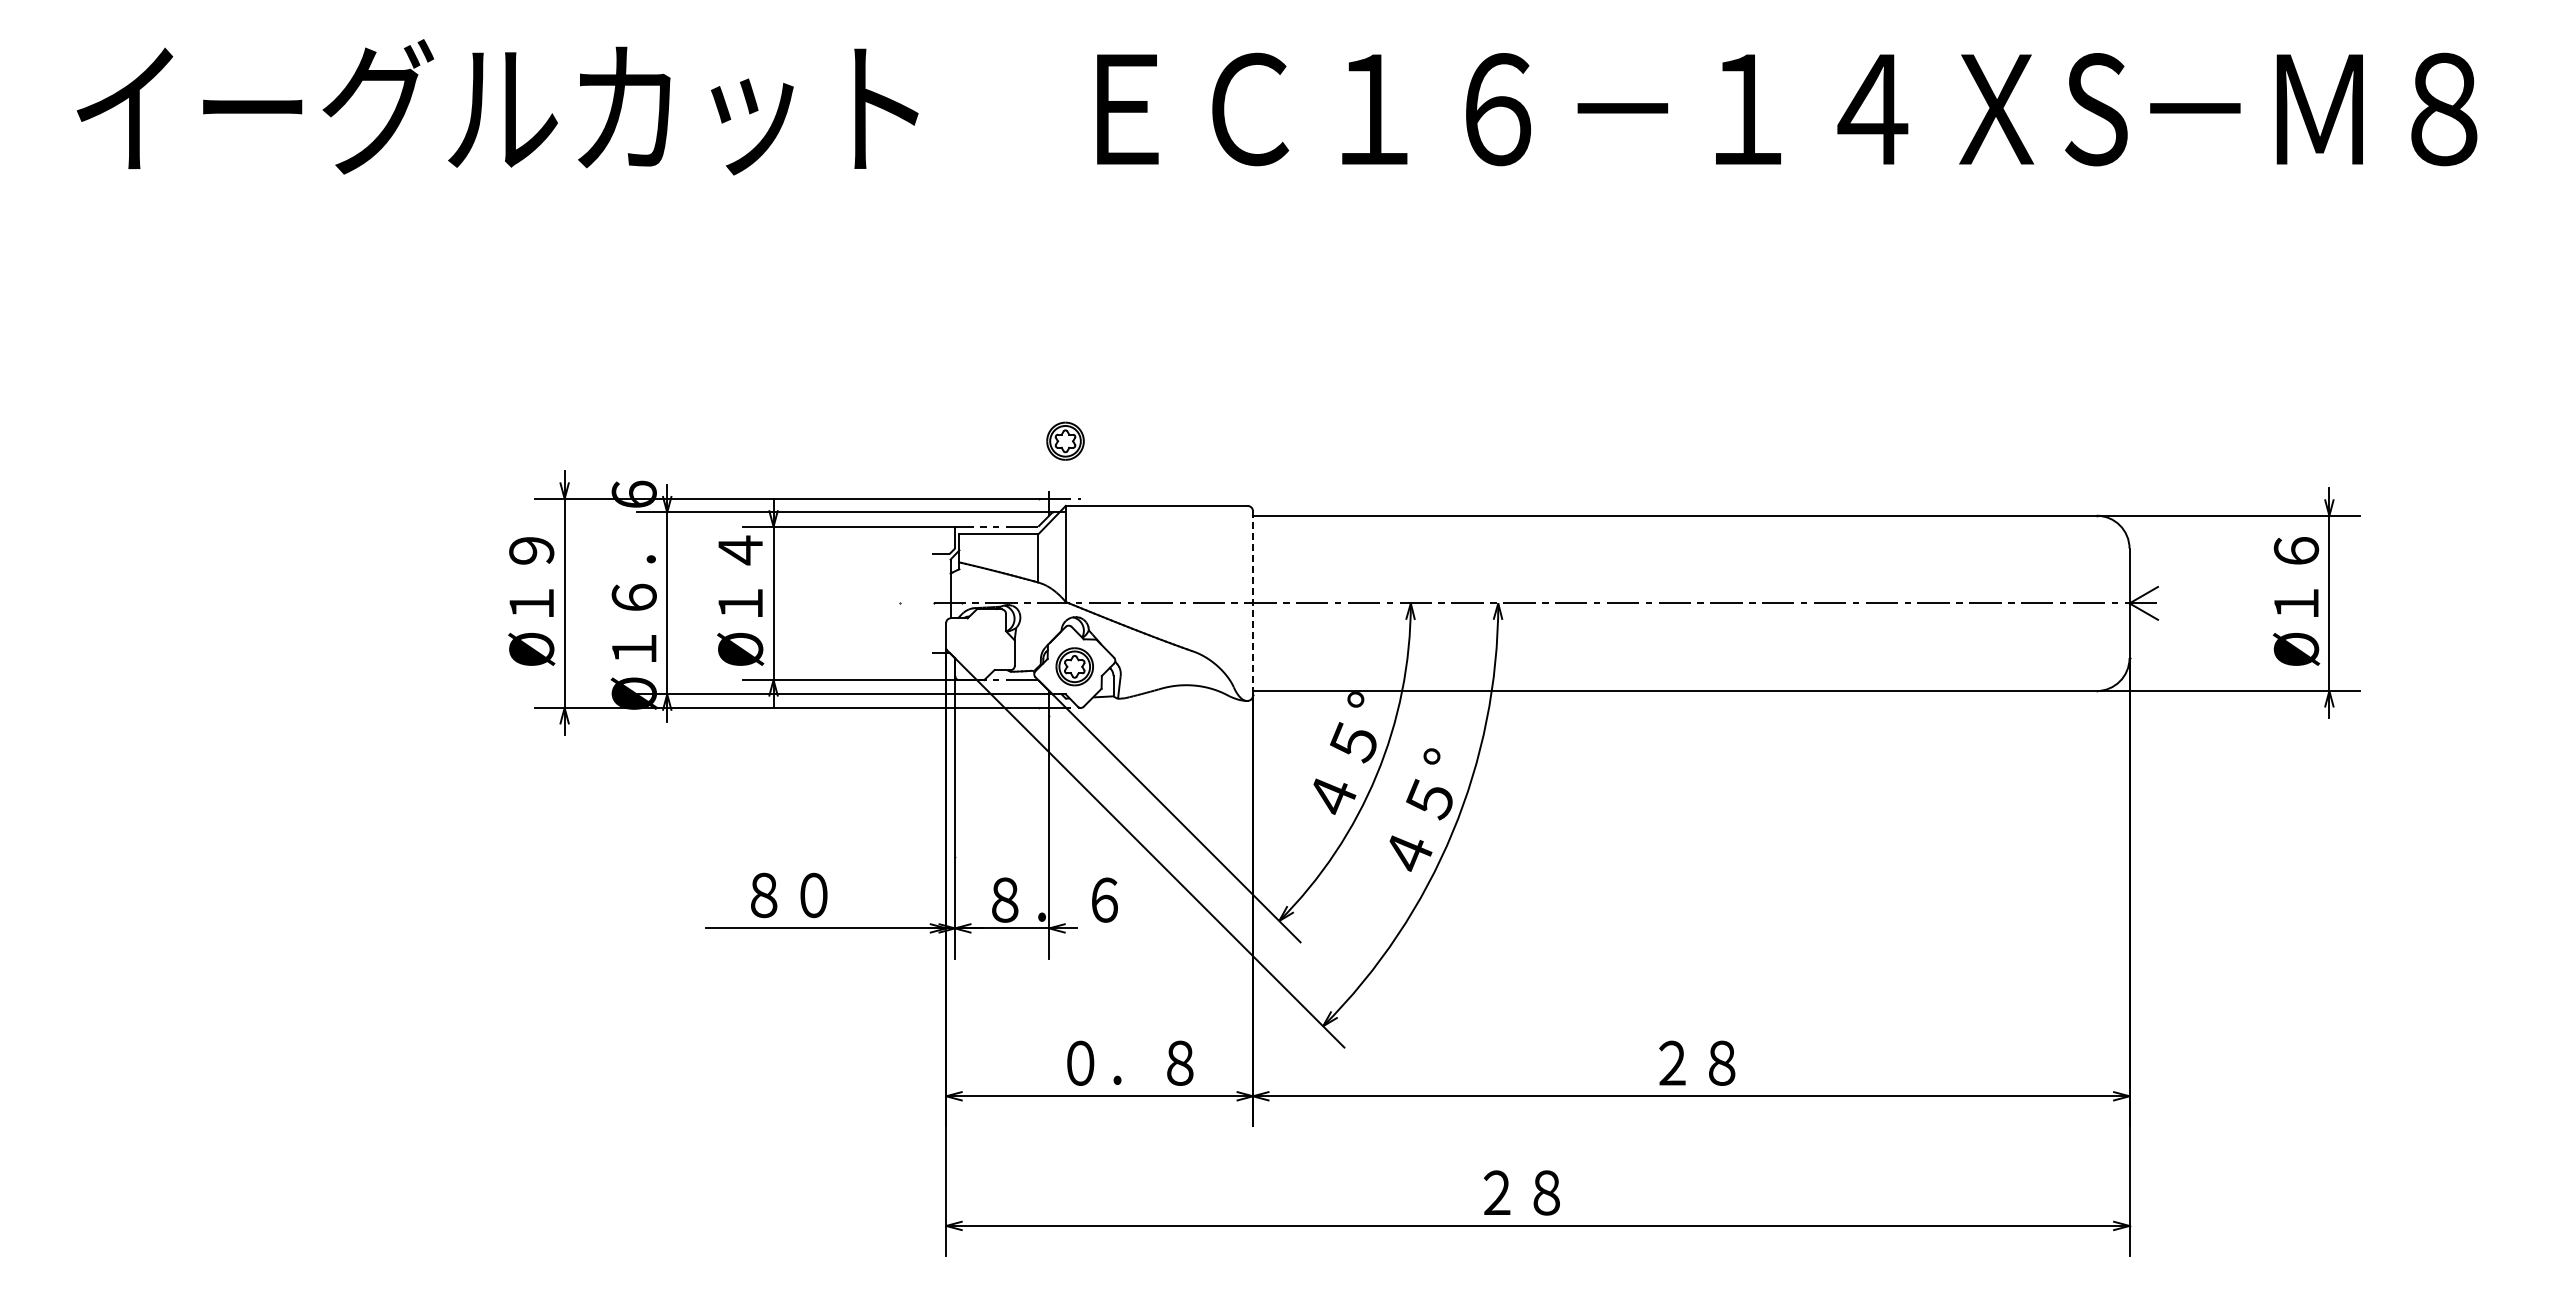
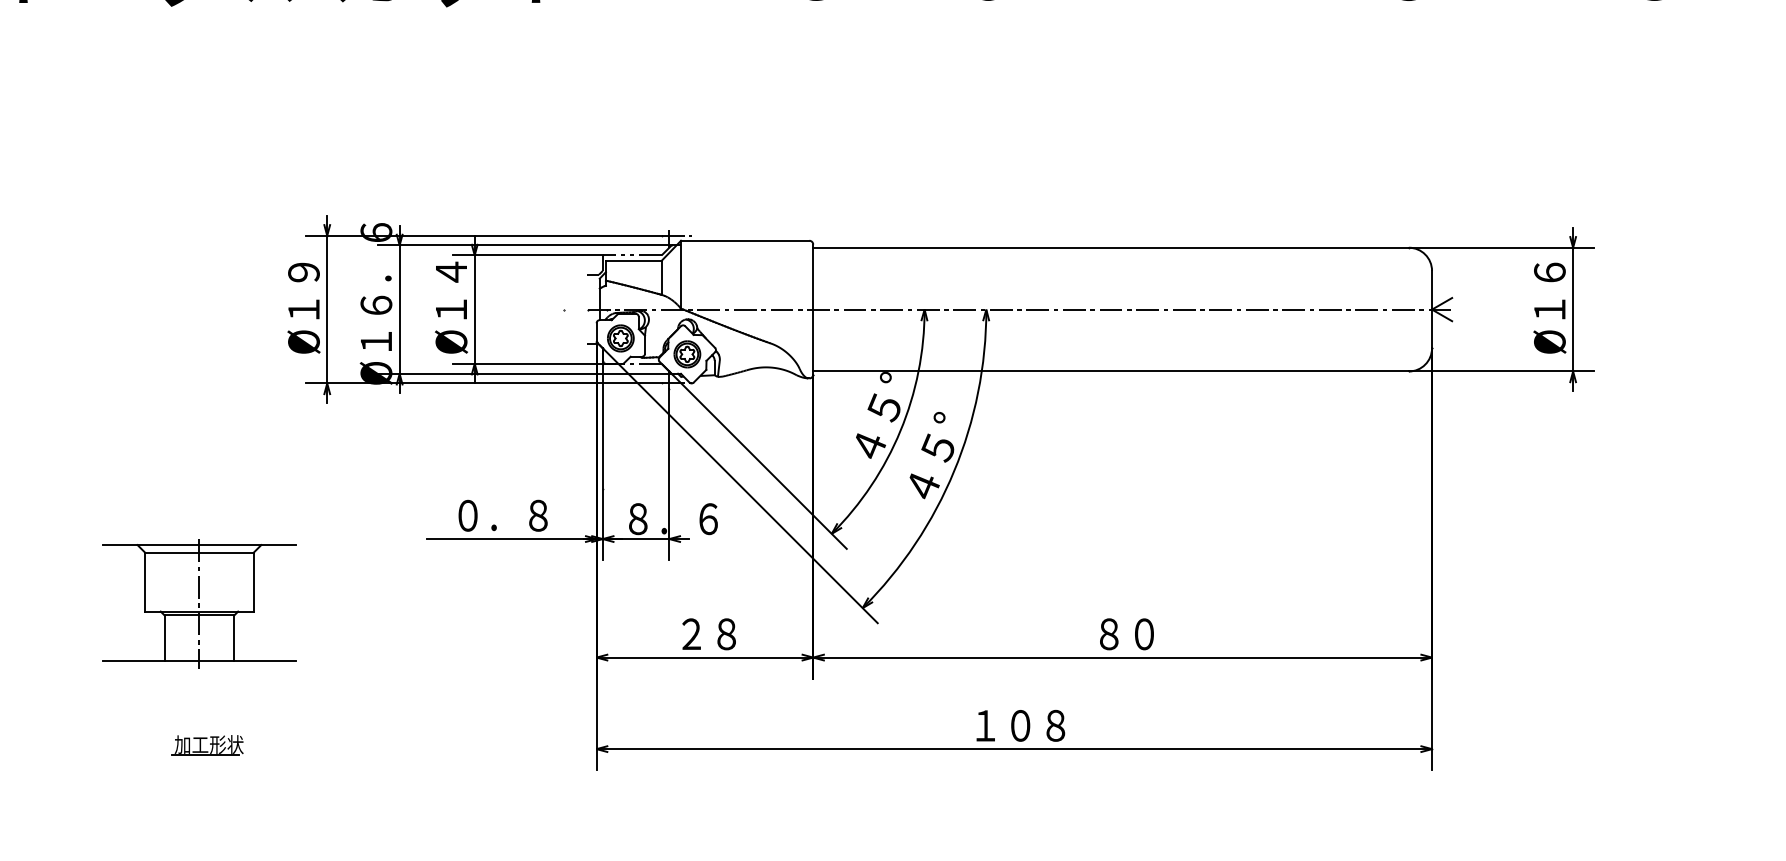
part: (1065, 440) -> (620, 337), moved
line: (1253, 603) -> (813, 309), dashed -> solid
text: (813, 895) -> (502, 515), ８０ -> ０．８
part: (383, 1020) -> (199, 604), added
text: (1130, 1062) -> (726, 633), ０．８ -> ２８
text: (1697, 1062) -> (1127, 633), ２８ -> ８０
text: (1546, 1192) -> (1020, 725), ２８ -> １０８
part: (394, 1220) -> (207, 745), added

